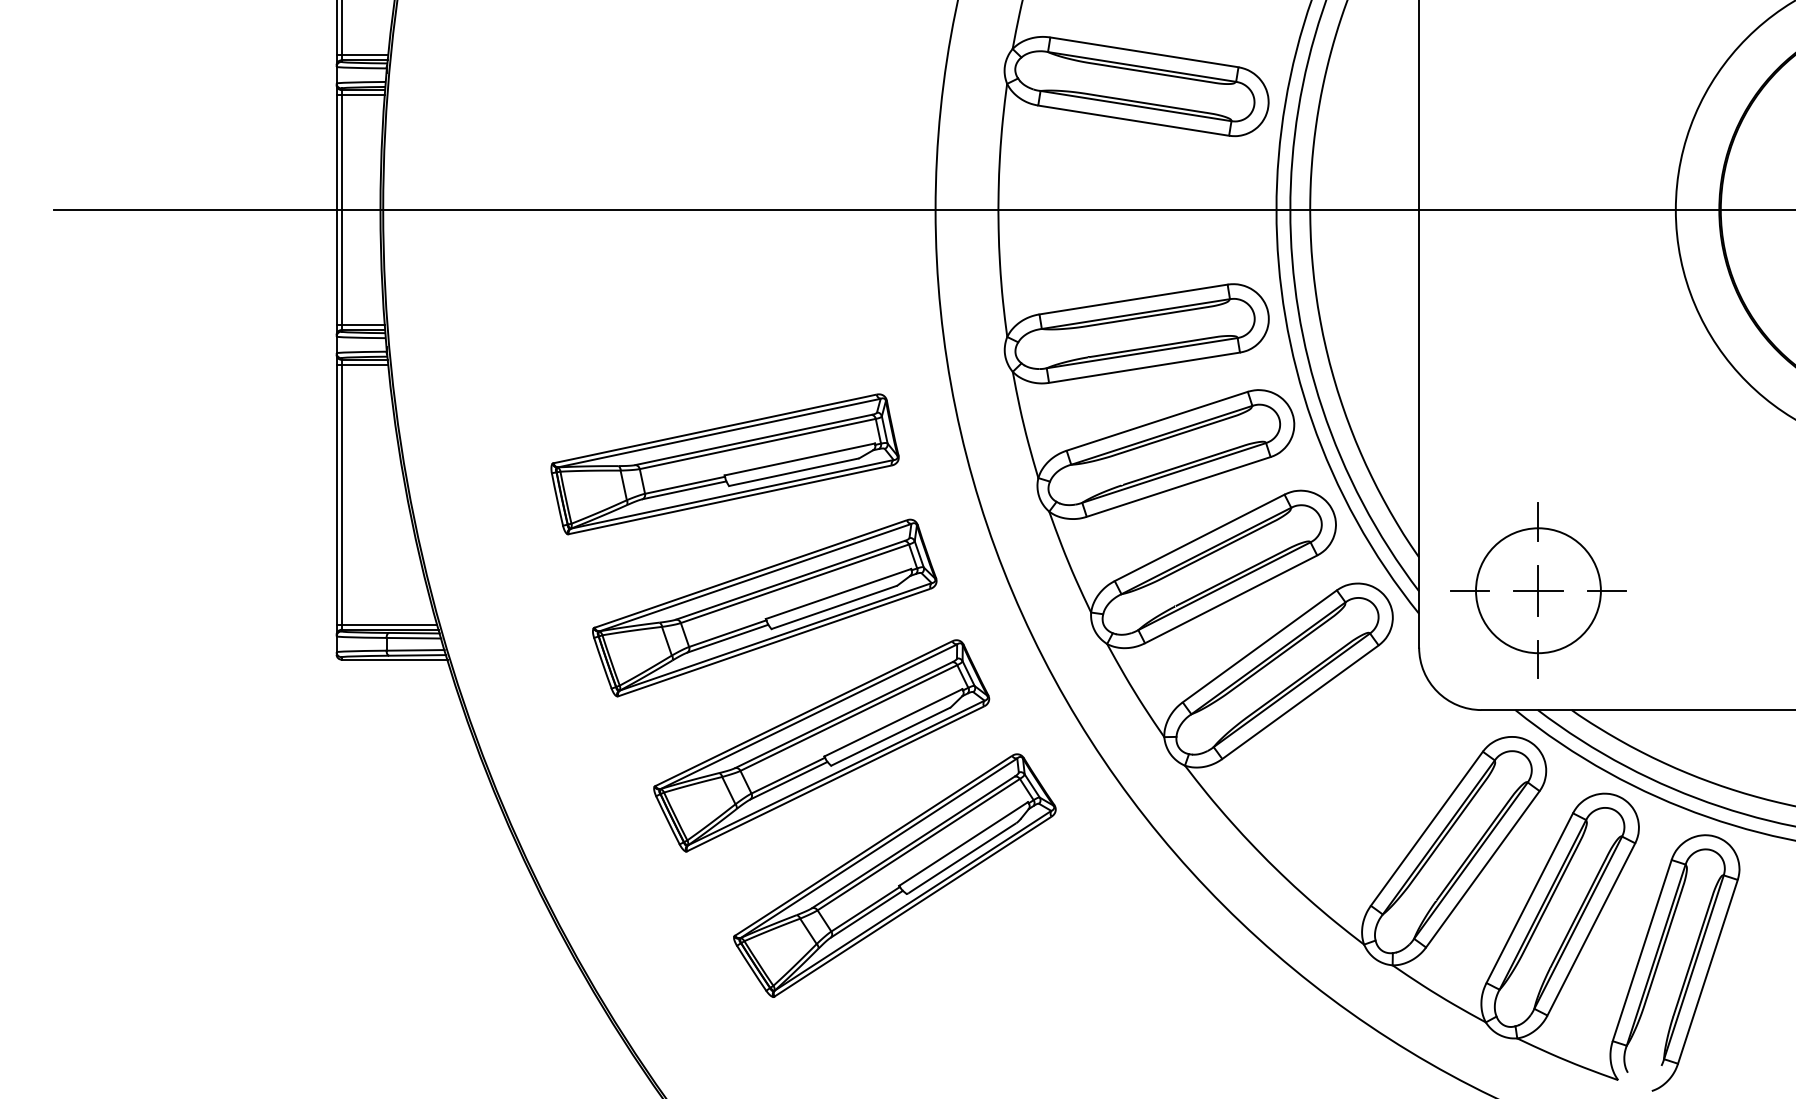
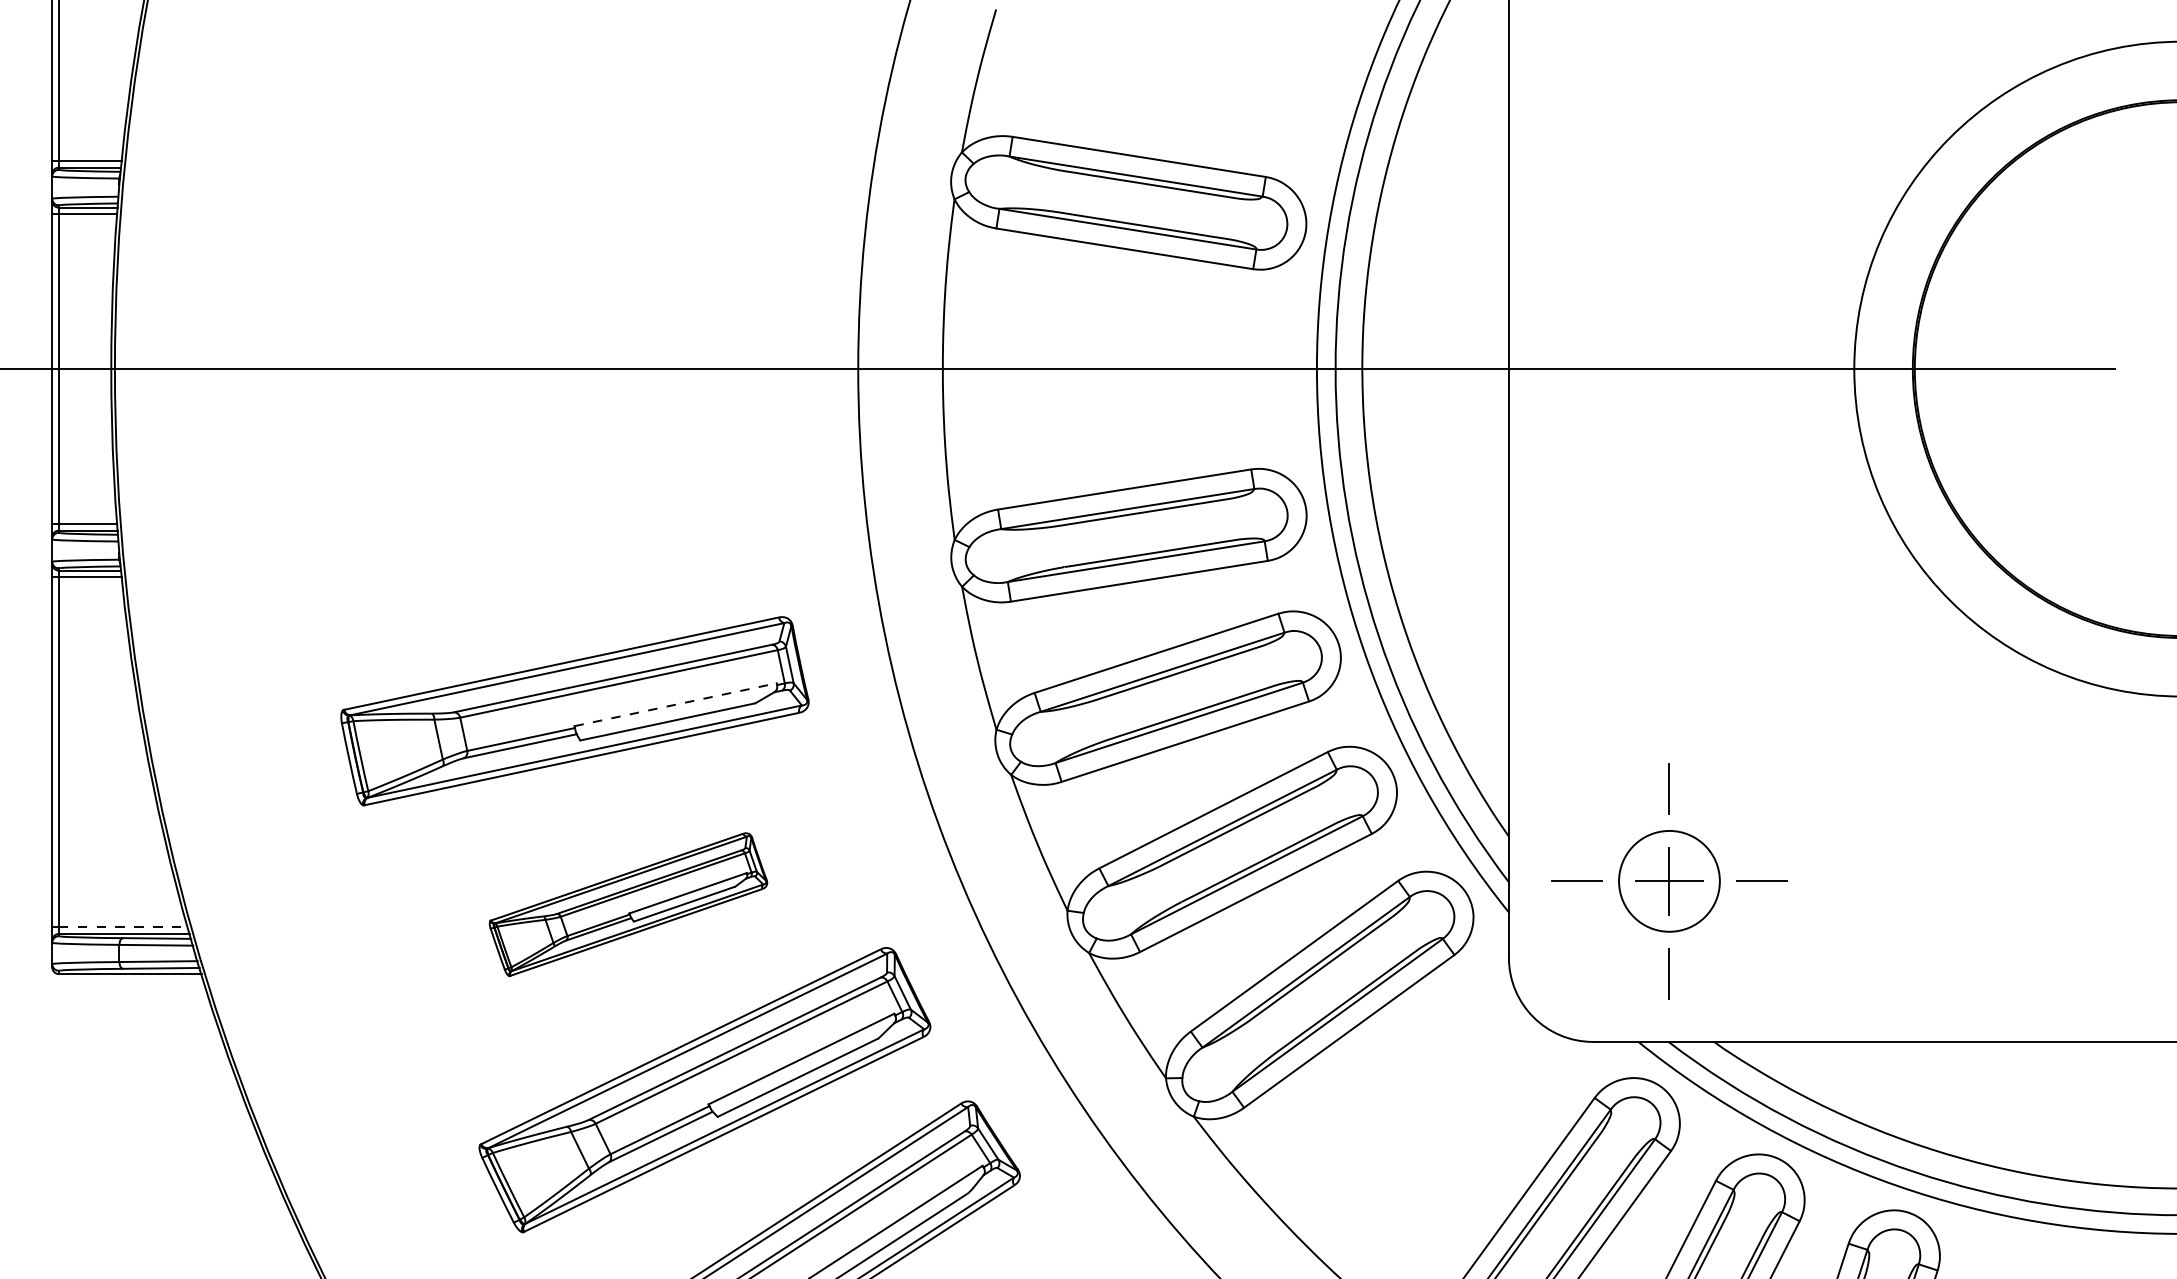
line: (799, 459) -> (675, 704), solid -> dashed
circle: (1538, 590) -> (1669, 881), size x0.6
part: (764, 607) -> (628, 903), size x0.6
line: (389, 624) -> (123, 926), solid -> dashed

